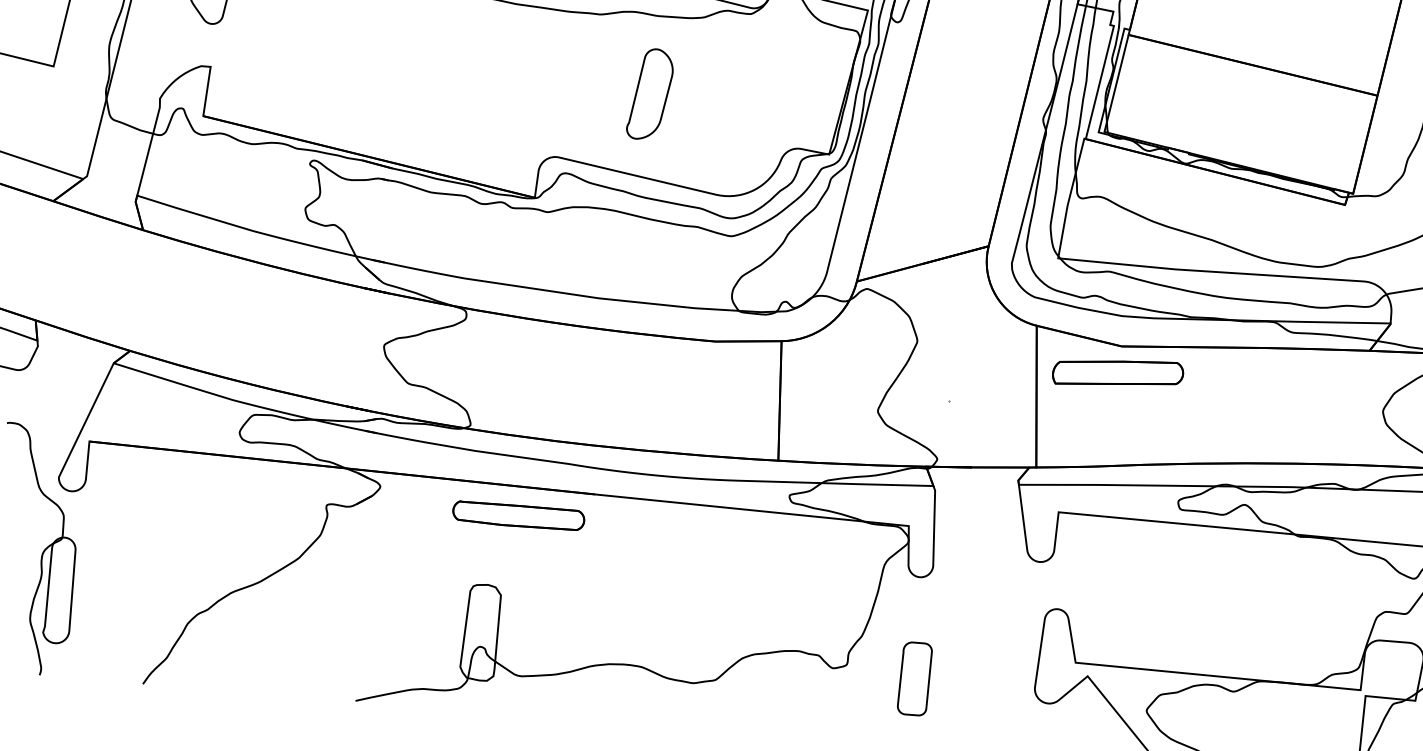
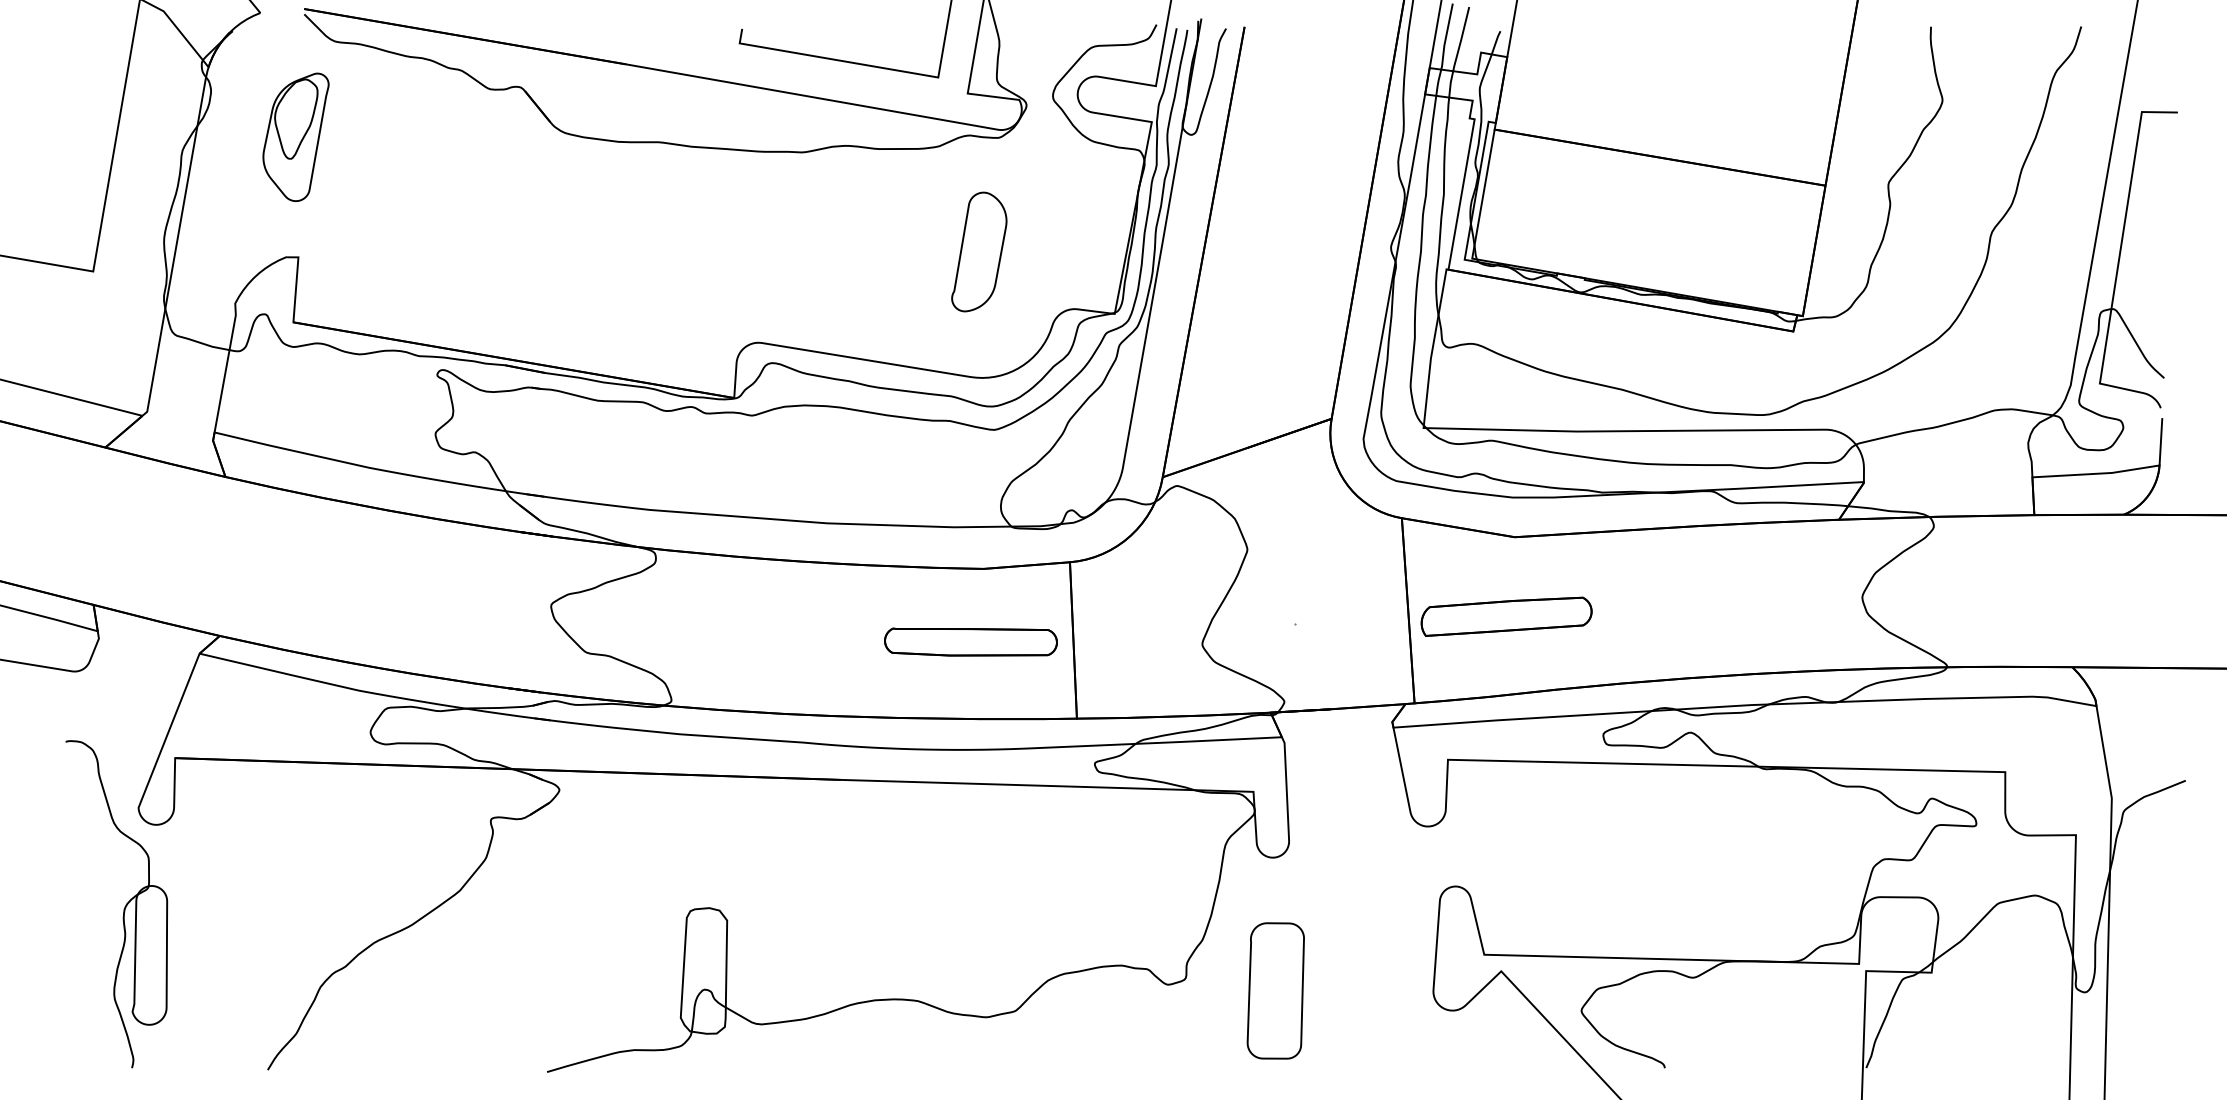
part: (650, 93) -> (979, 251), moved
part: (1118, 373) -> (1506, 616), moved
part: (518, 515) -> (970, 641), moved
part: (914, 678) -> (1275, 990), size x1.43

